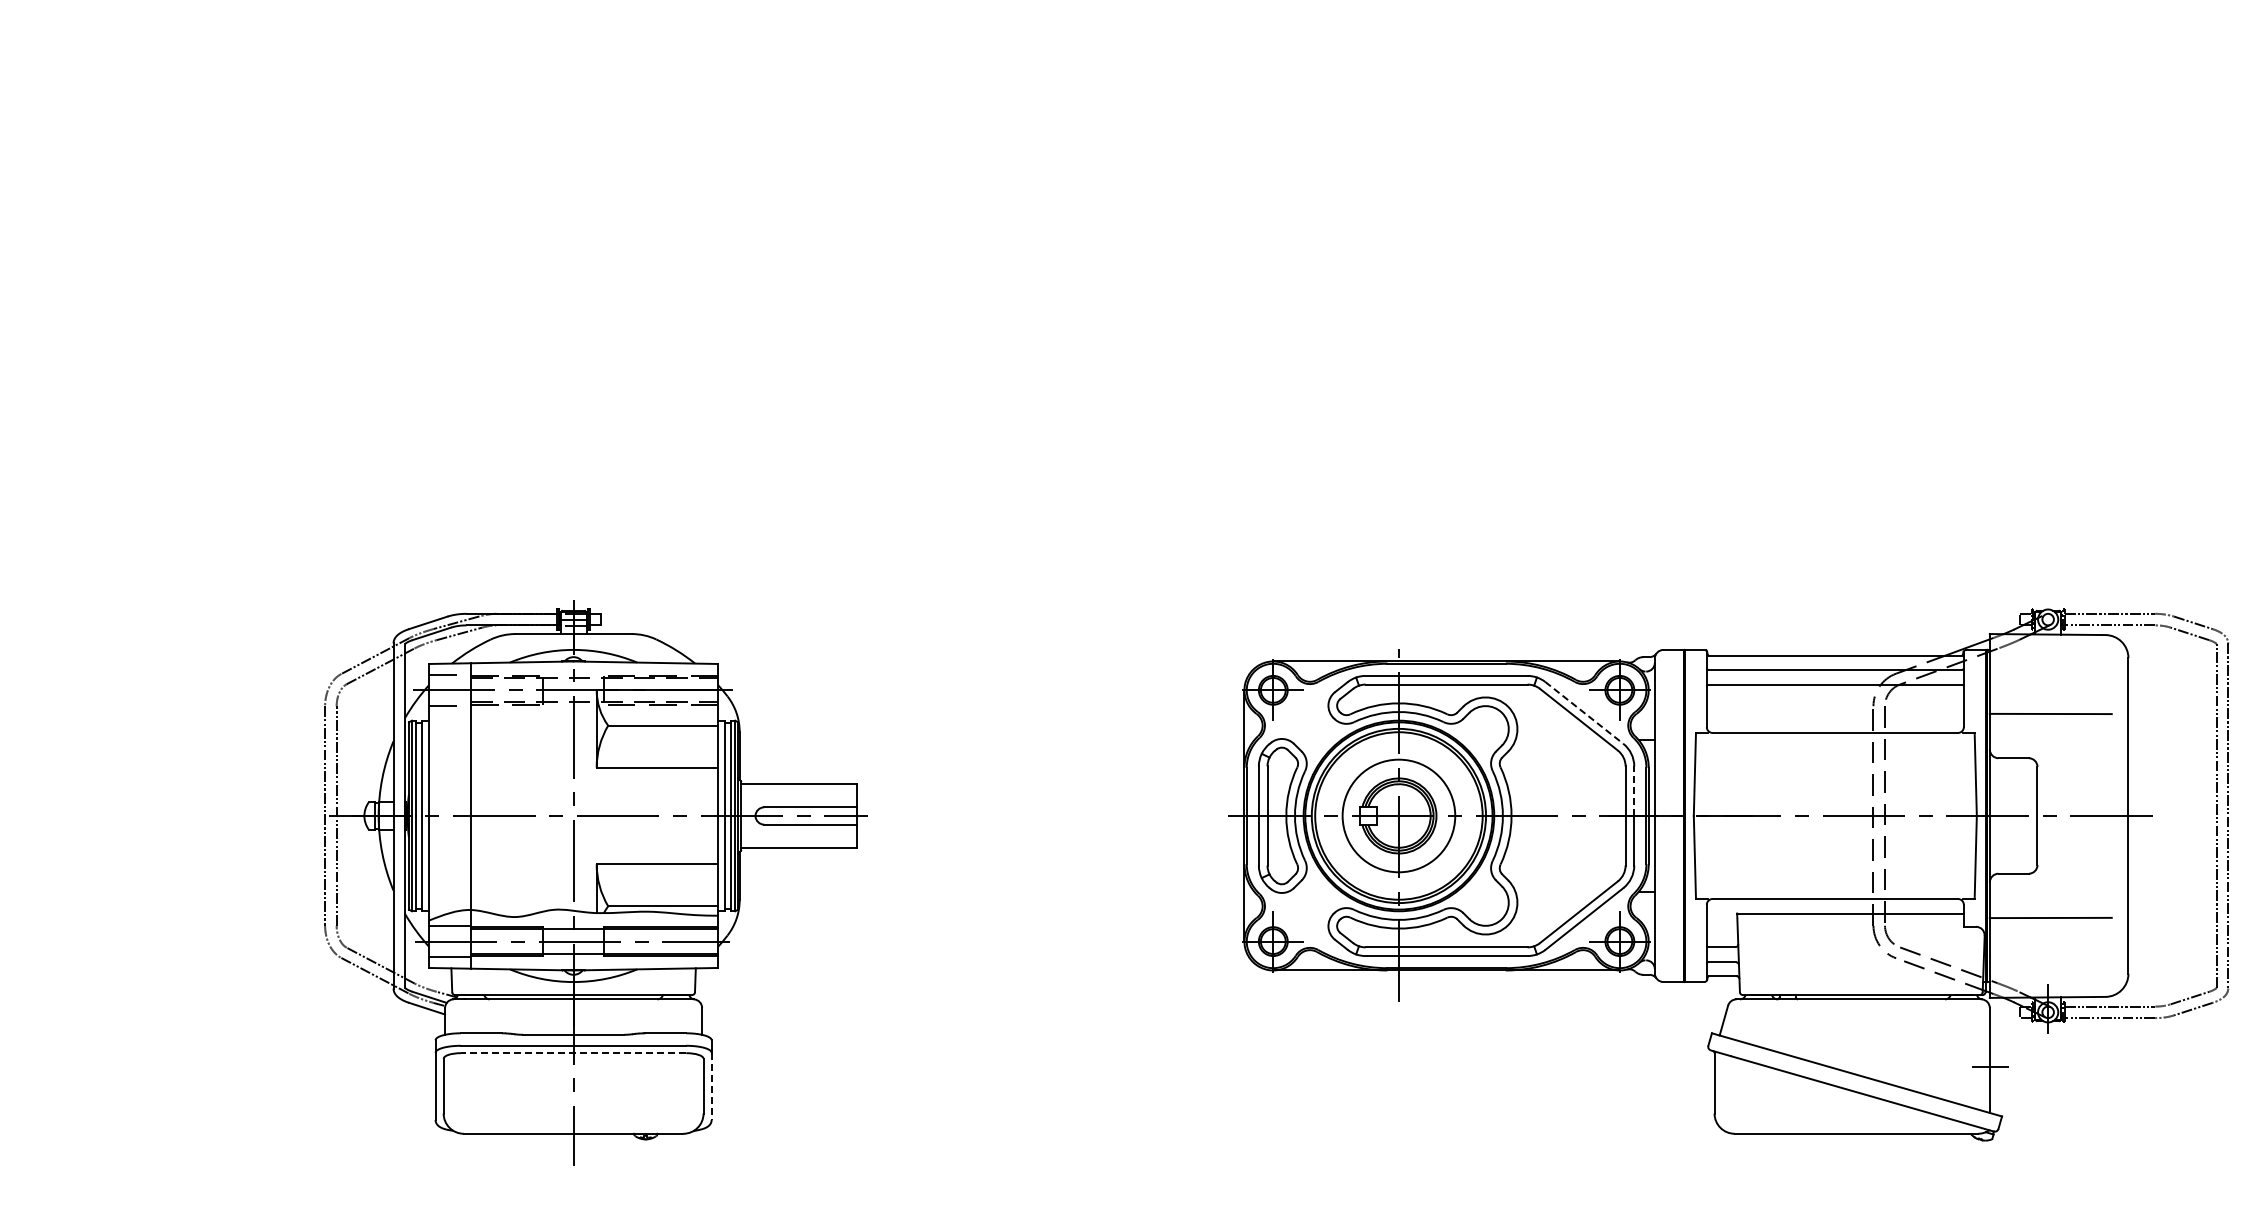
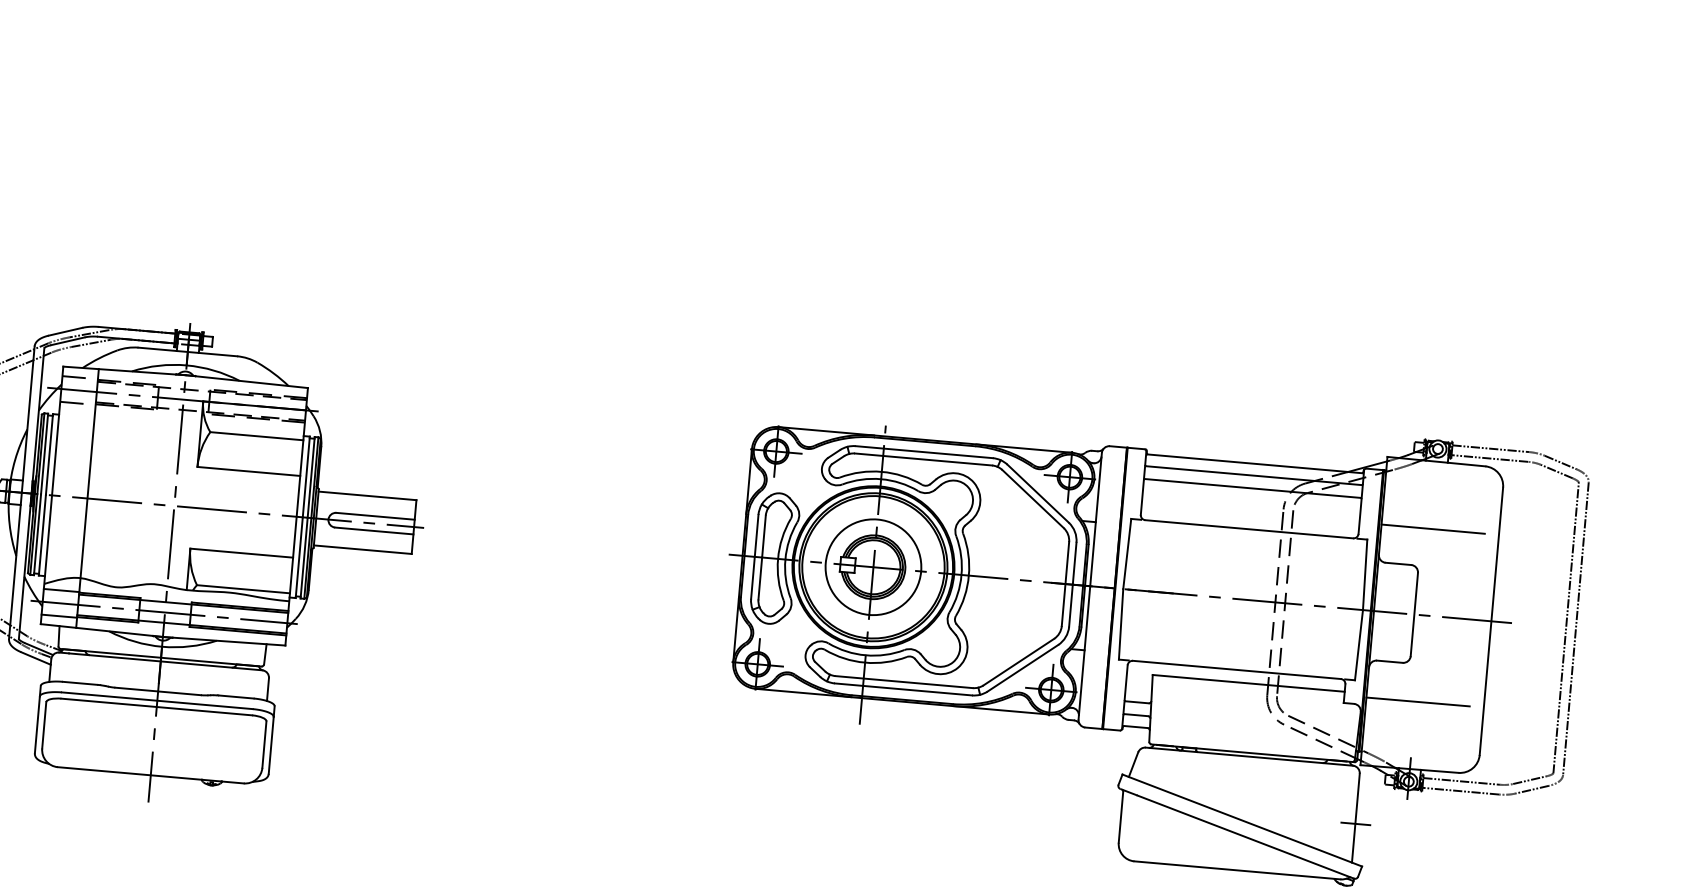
line: (1584, 712) -> (1038, 493), dashed -> solid
line: (1634, 791) -> (1074, 563), dashed -> solid
line: (573, 1053) -> (156, 707), dashed -> solid
line: (711, 1086) -> (271, 745), dashed -> solid

